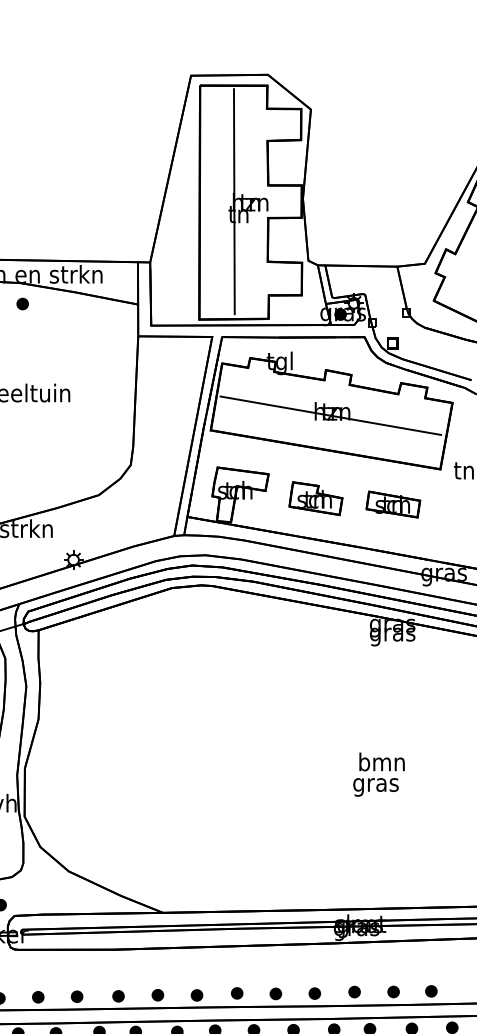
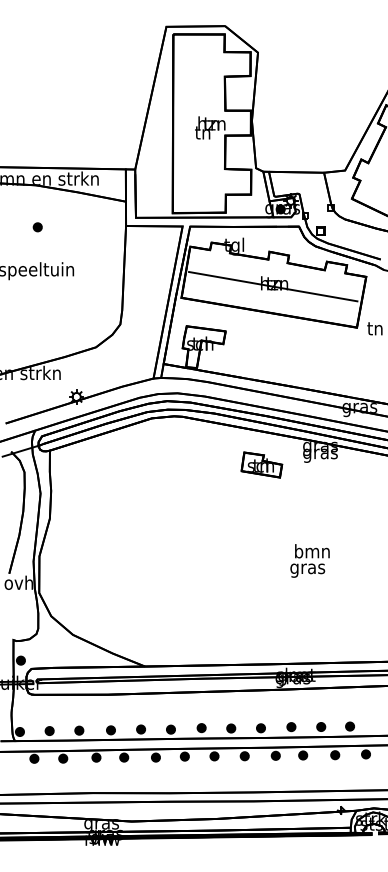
line: (234, 202) -> (199, 123), removed
part: (22, 304) -> (37, 227), moved
part: (315, 497) -> (261, 464), moved
part: (392, 504) -> (320, 354), removed

